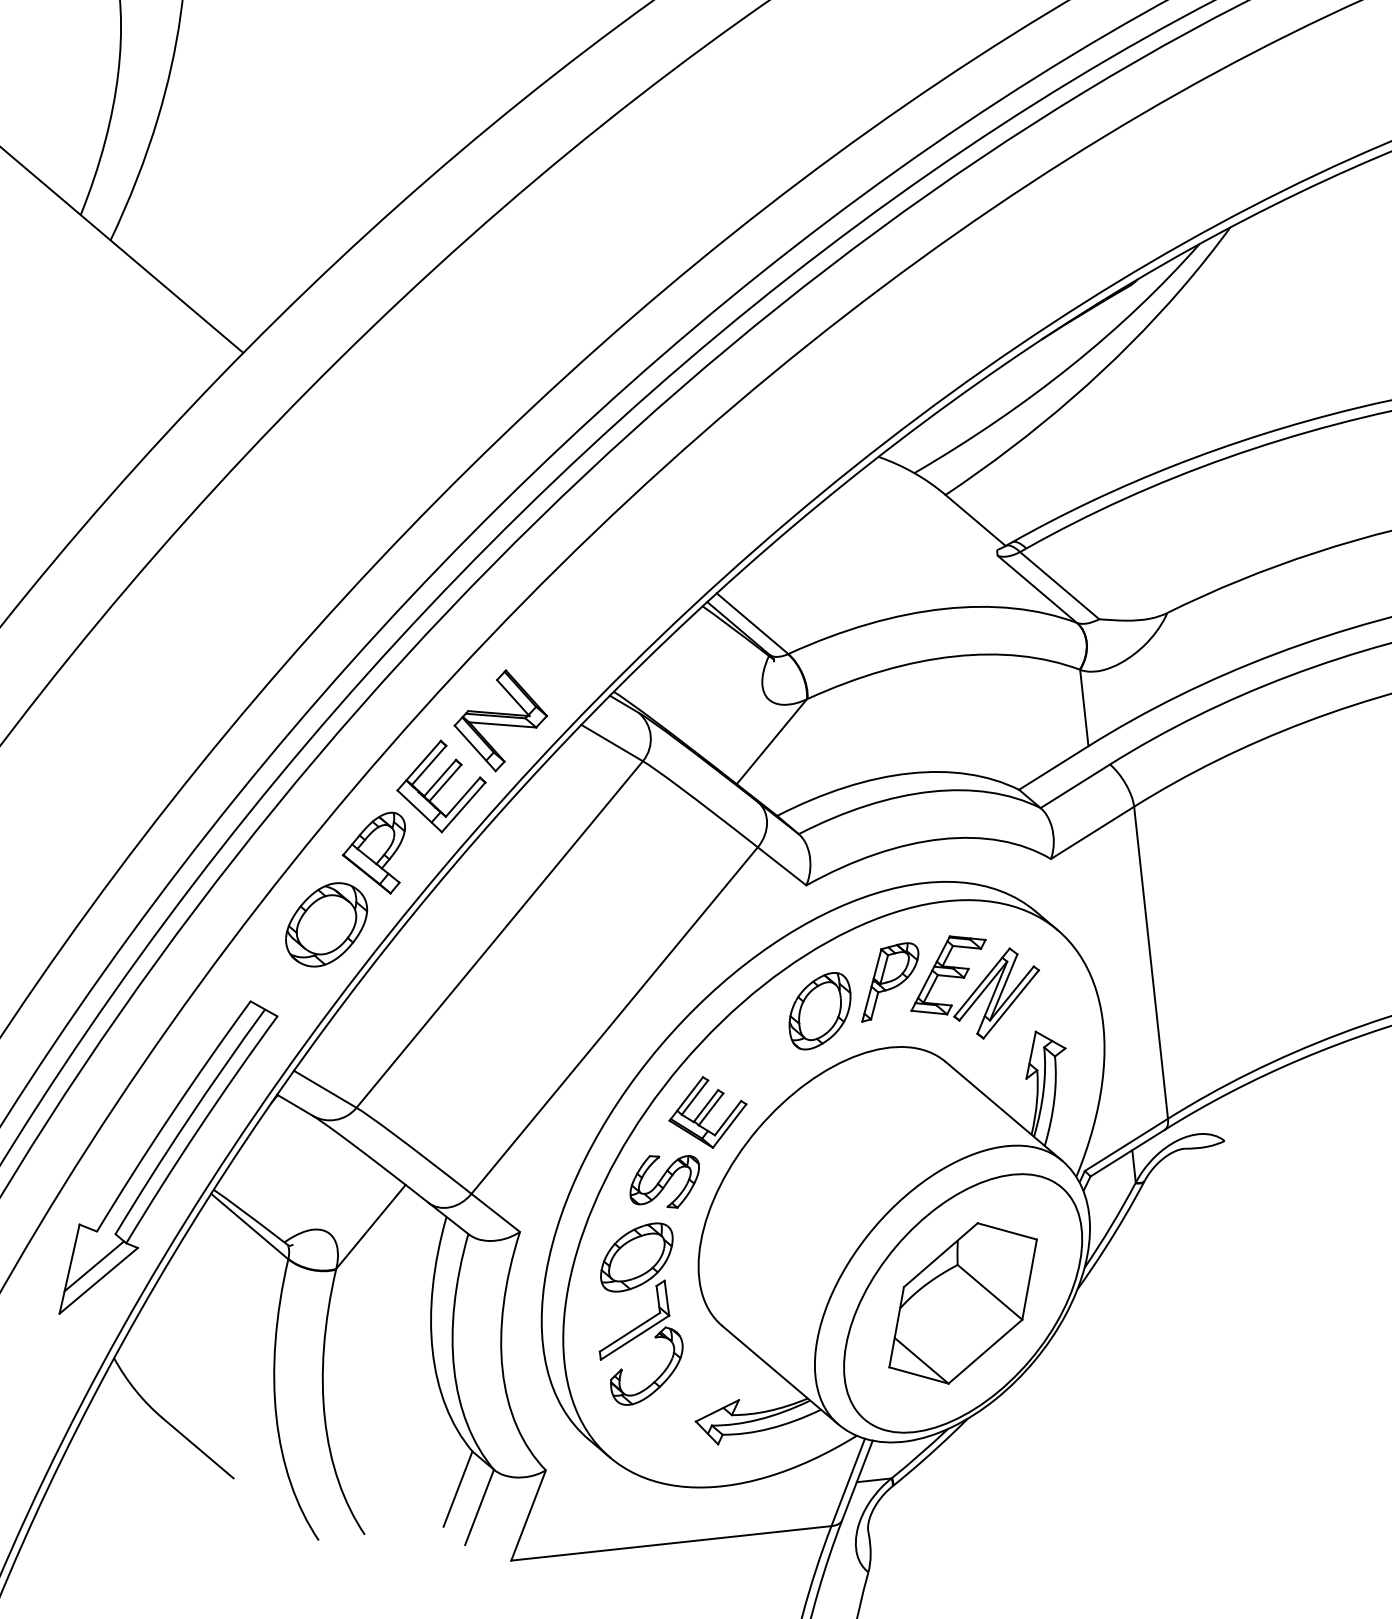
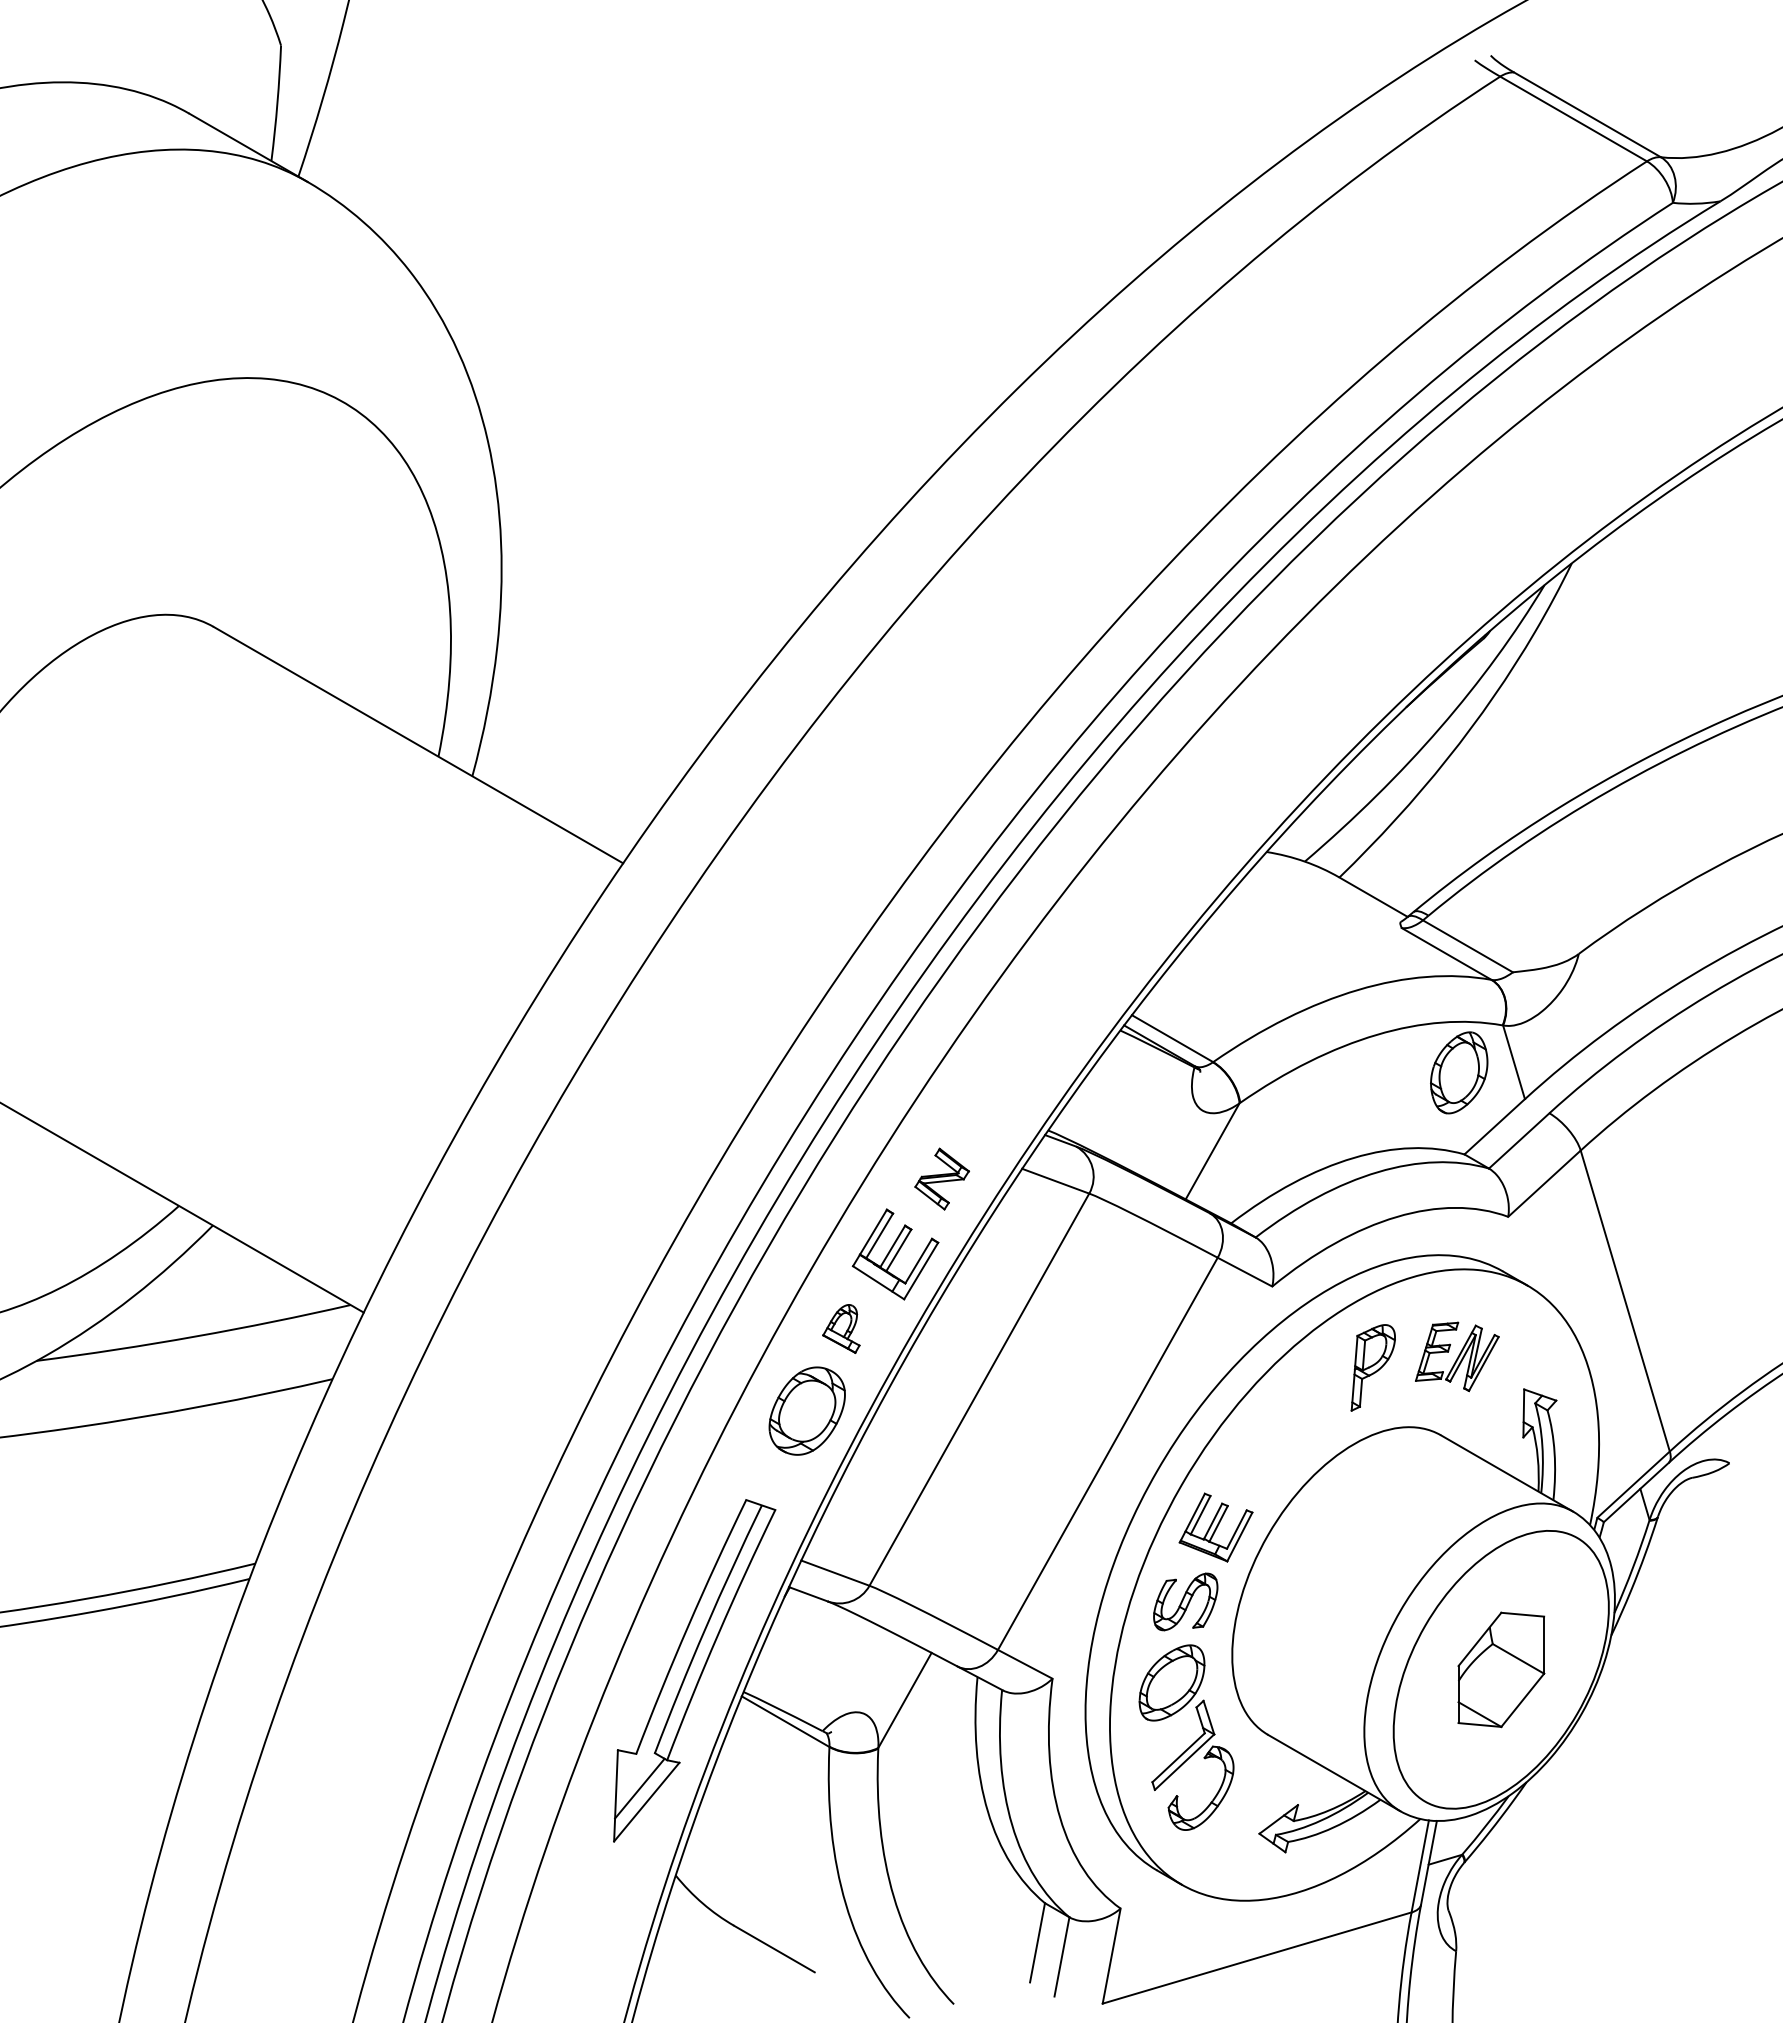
part: (500, 719) -> (941, 1178), size x0.6
part: (375, 849) -> (841, 1328), size x0.6
part: (976, 987) -> (1457, 1356), size x0.7
part: (820, 1010) -> (1459, 1072), moved
part: (963, 1303) -> (1501, 1669), size x0.7

